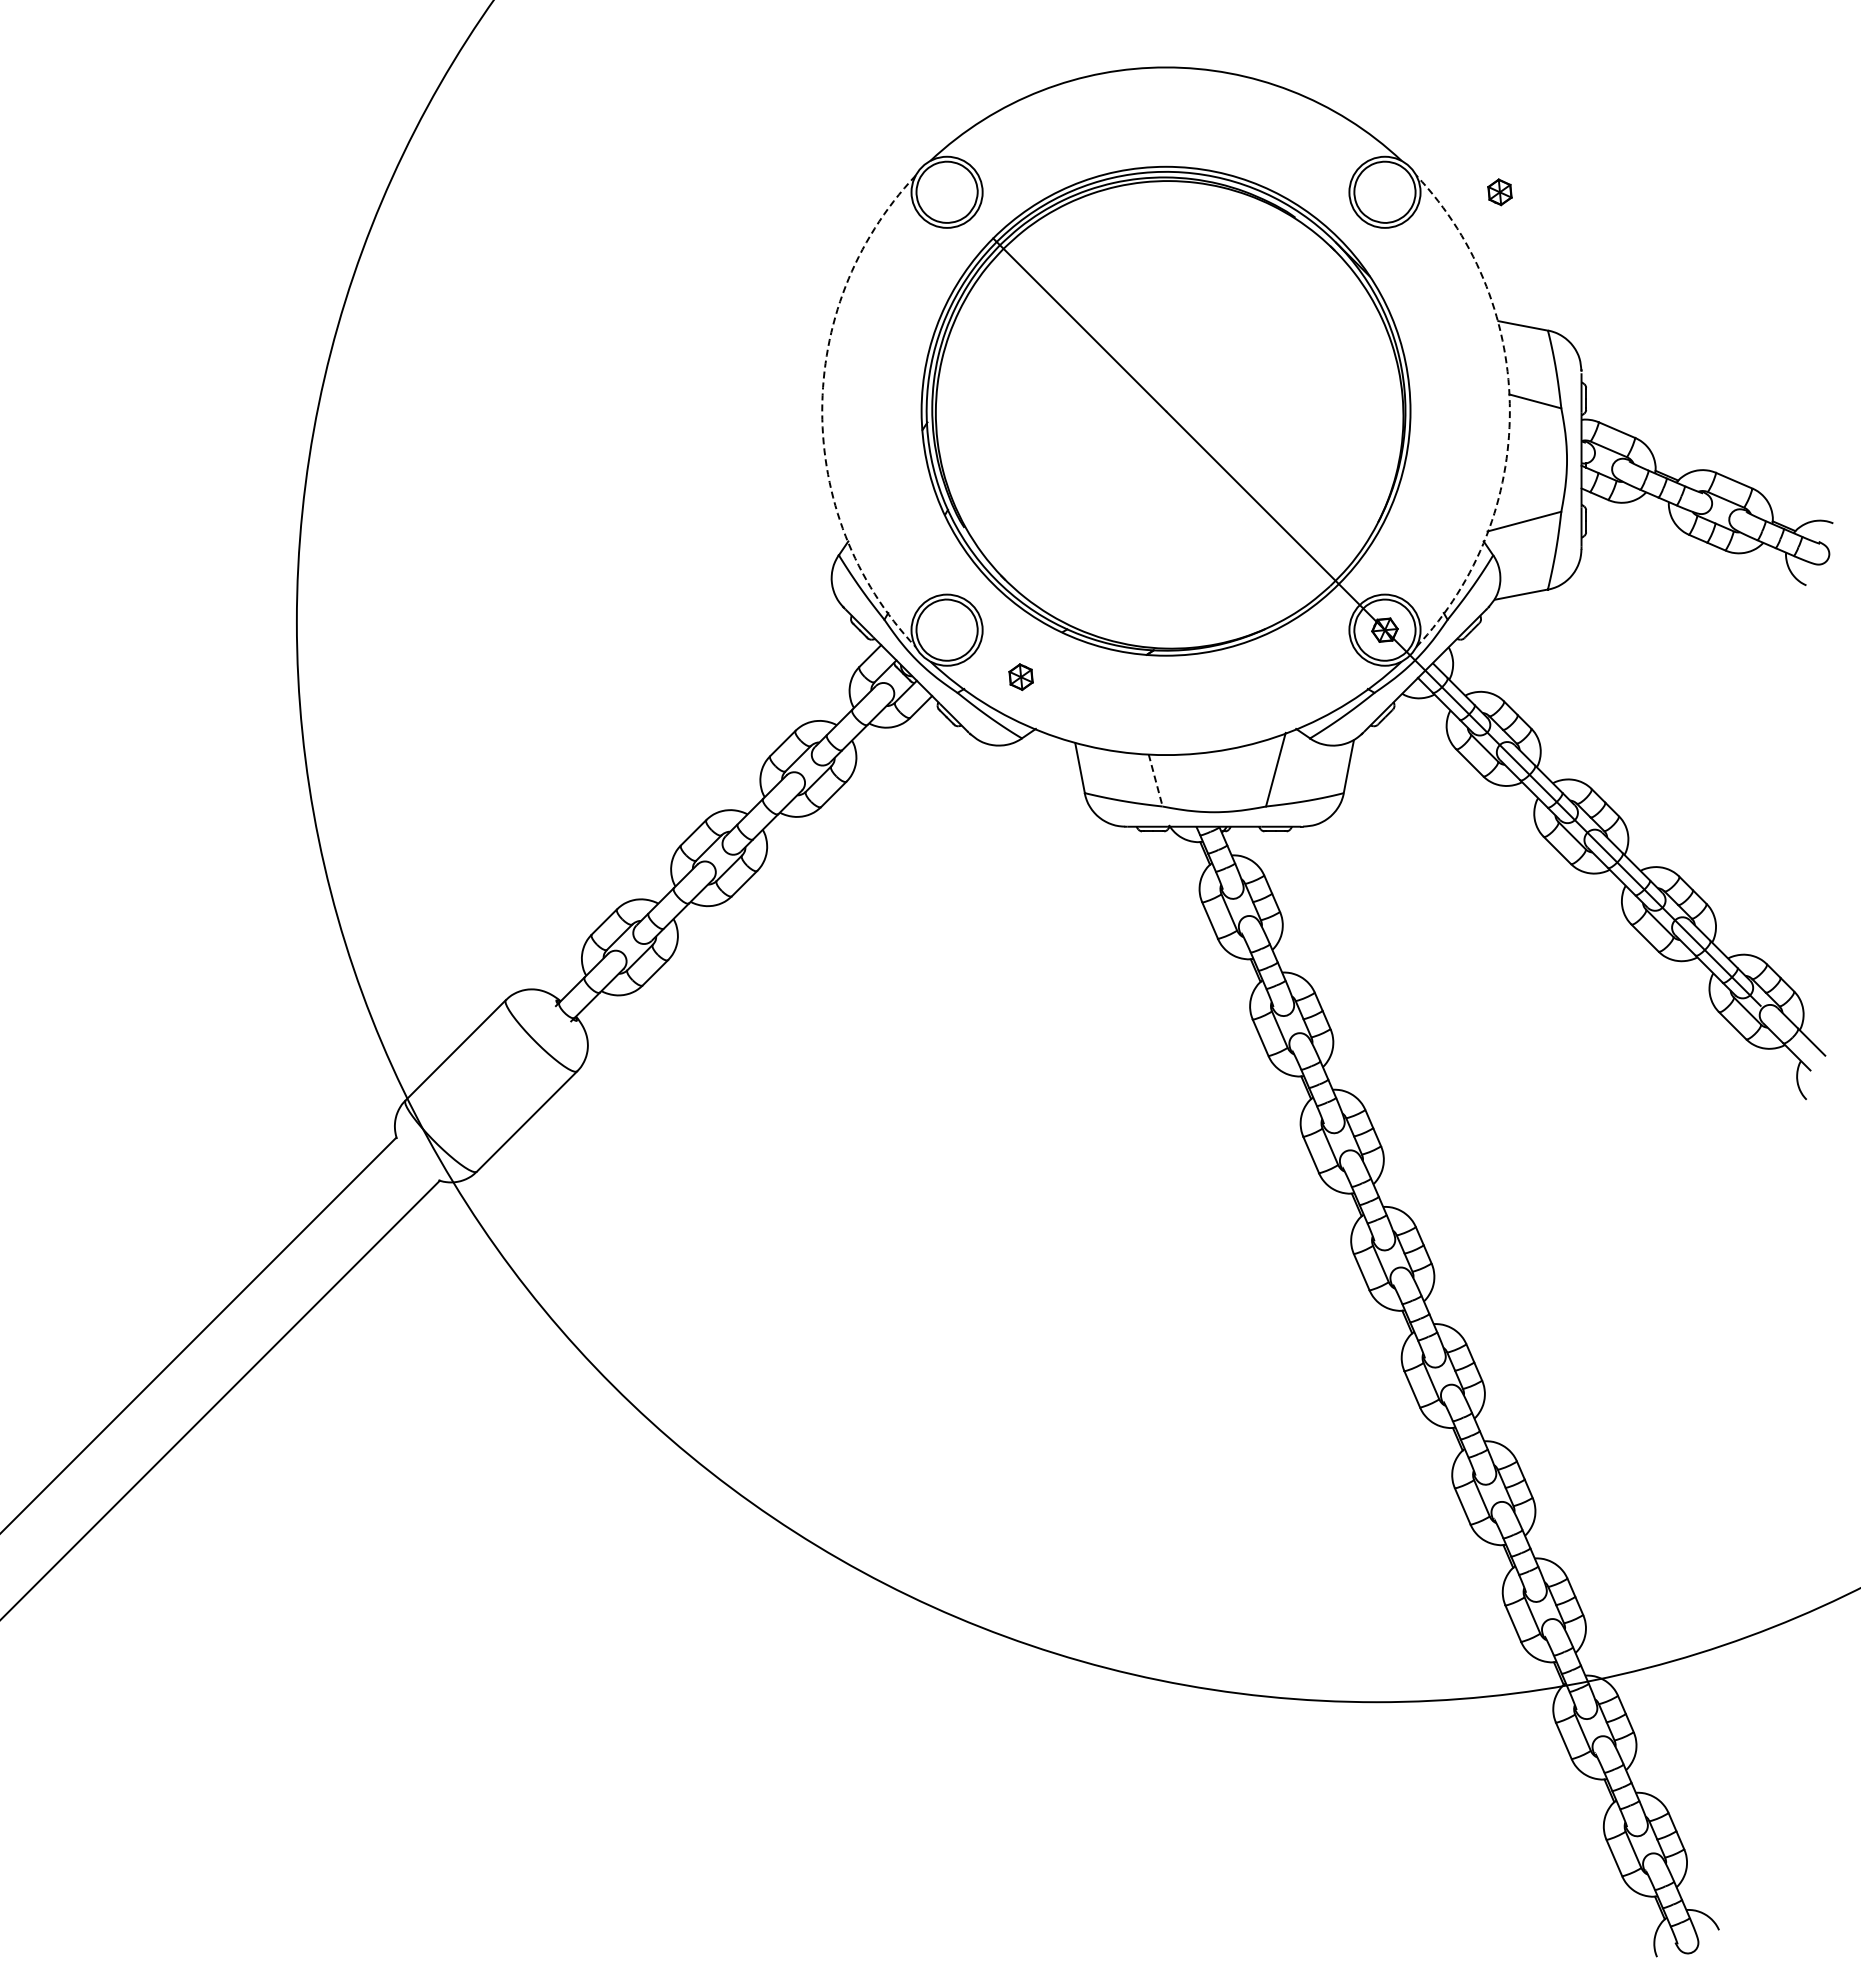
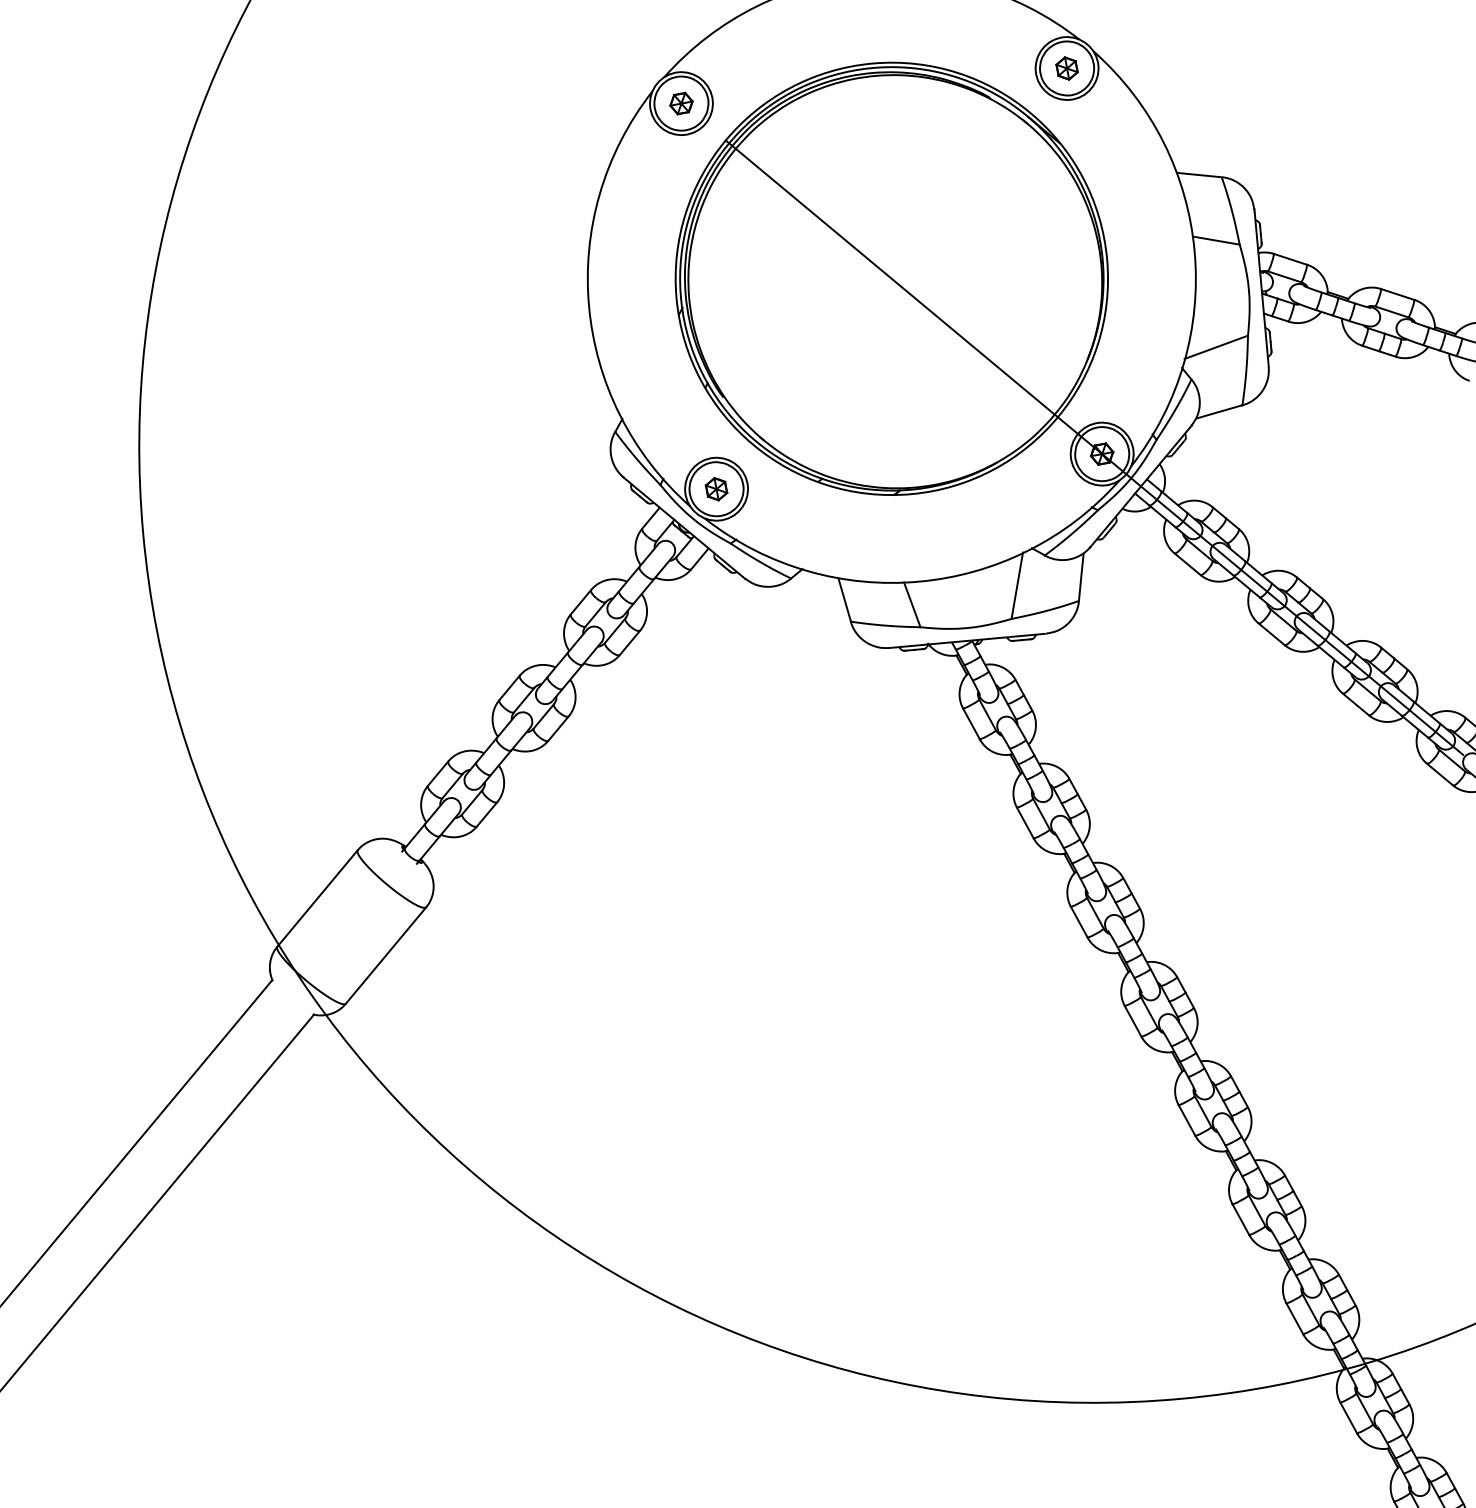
part: (946, 191) -> (680, 102), added
part: (1499, 192) -> (1066, 68), moved
arc: (822, 411) -> (589, 306), dashed -> solid
arc: (1509, 411) -> (1194, 251), dashed -> solid
part: (1020, 677) -> (716, 489), moved
line: (1155, 780) -> (912, 604), dashed -> solid

